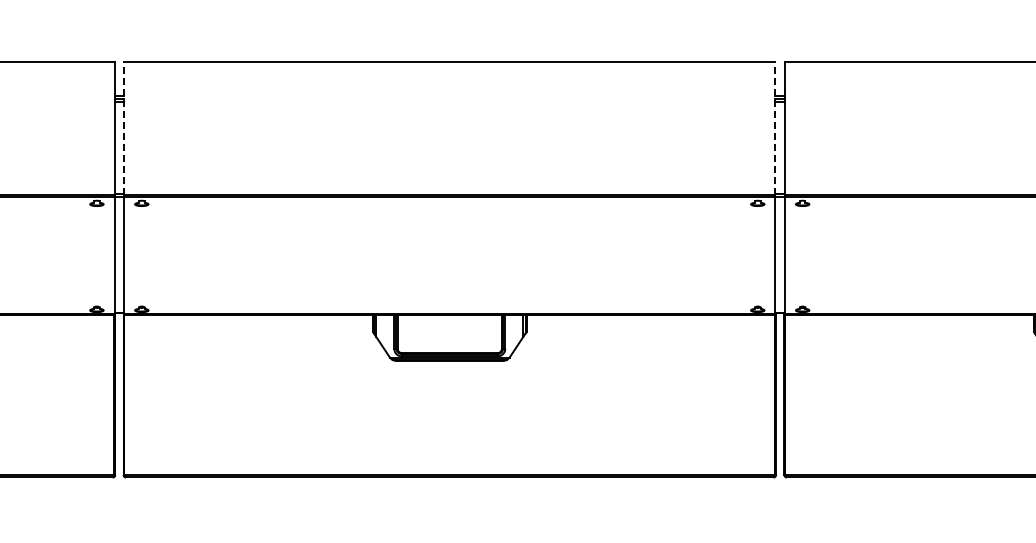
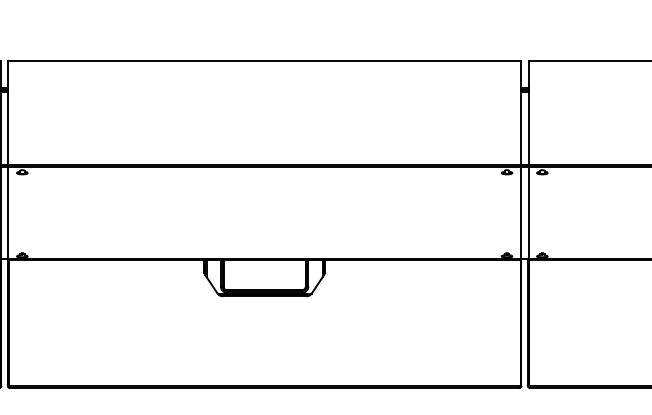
line: (124, 127) -> (8, 112), dashed -> solid
line: (775, 127) -> (520, 112), dashed -> solid

